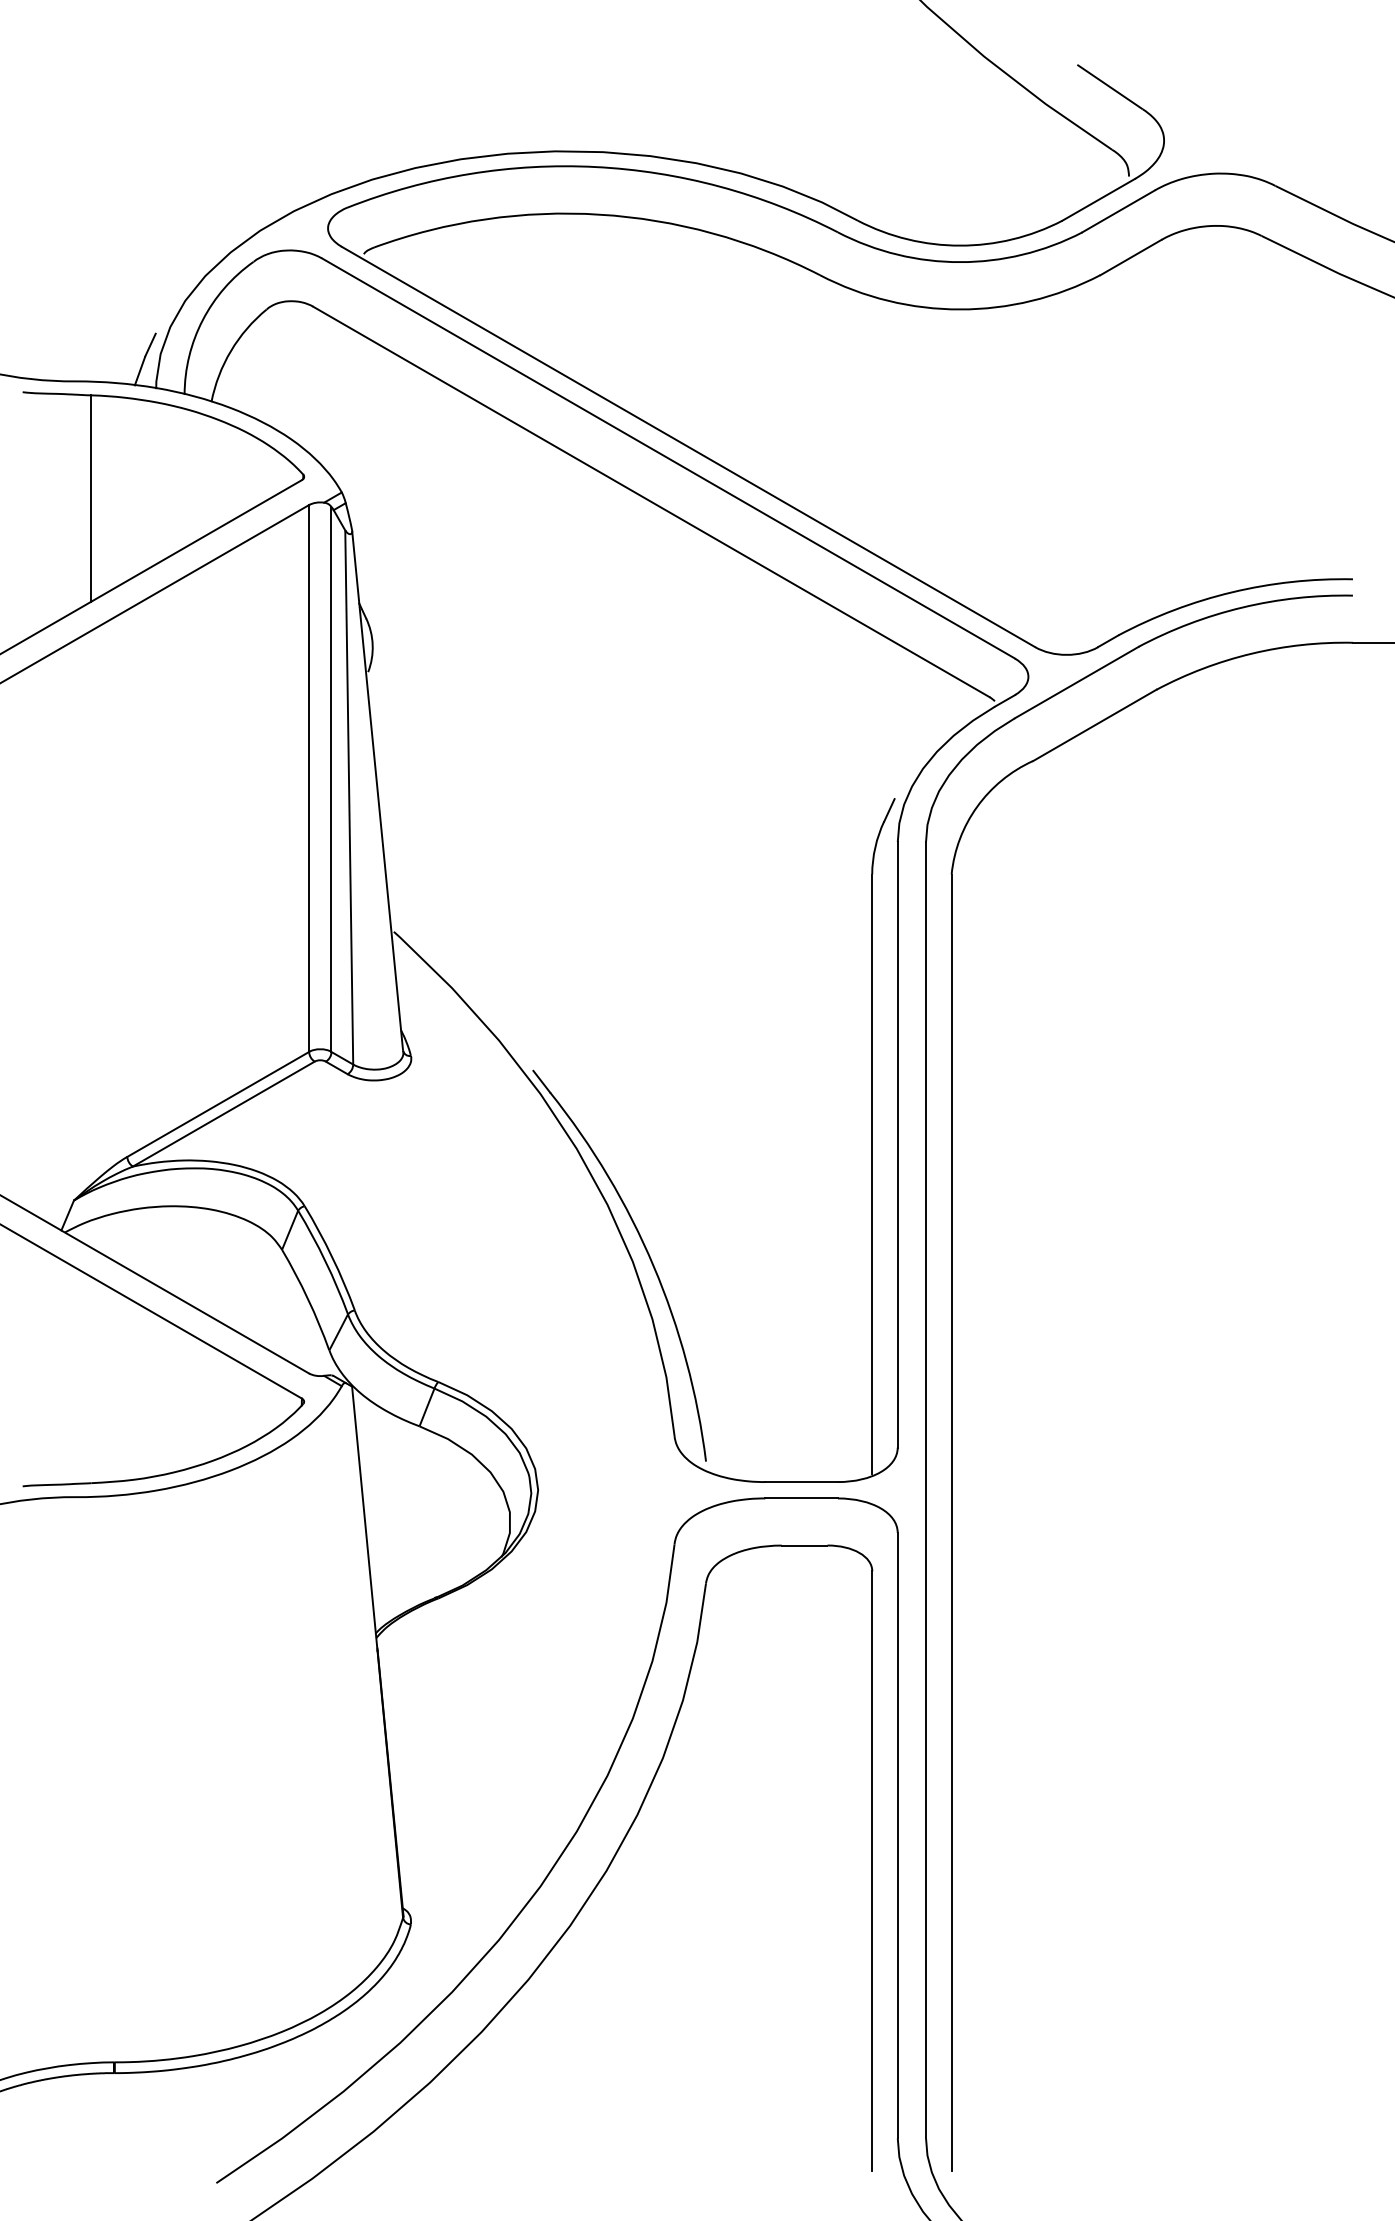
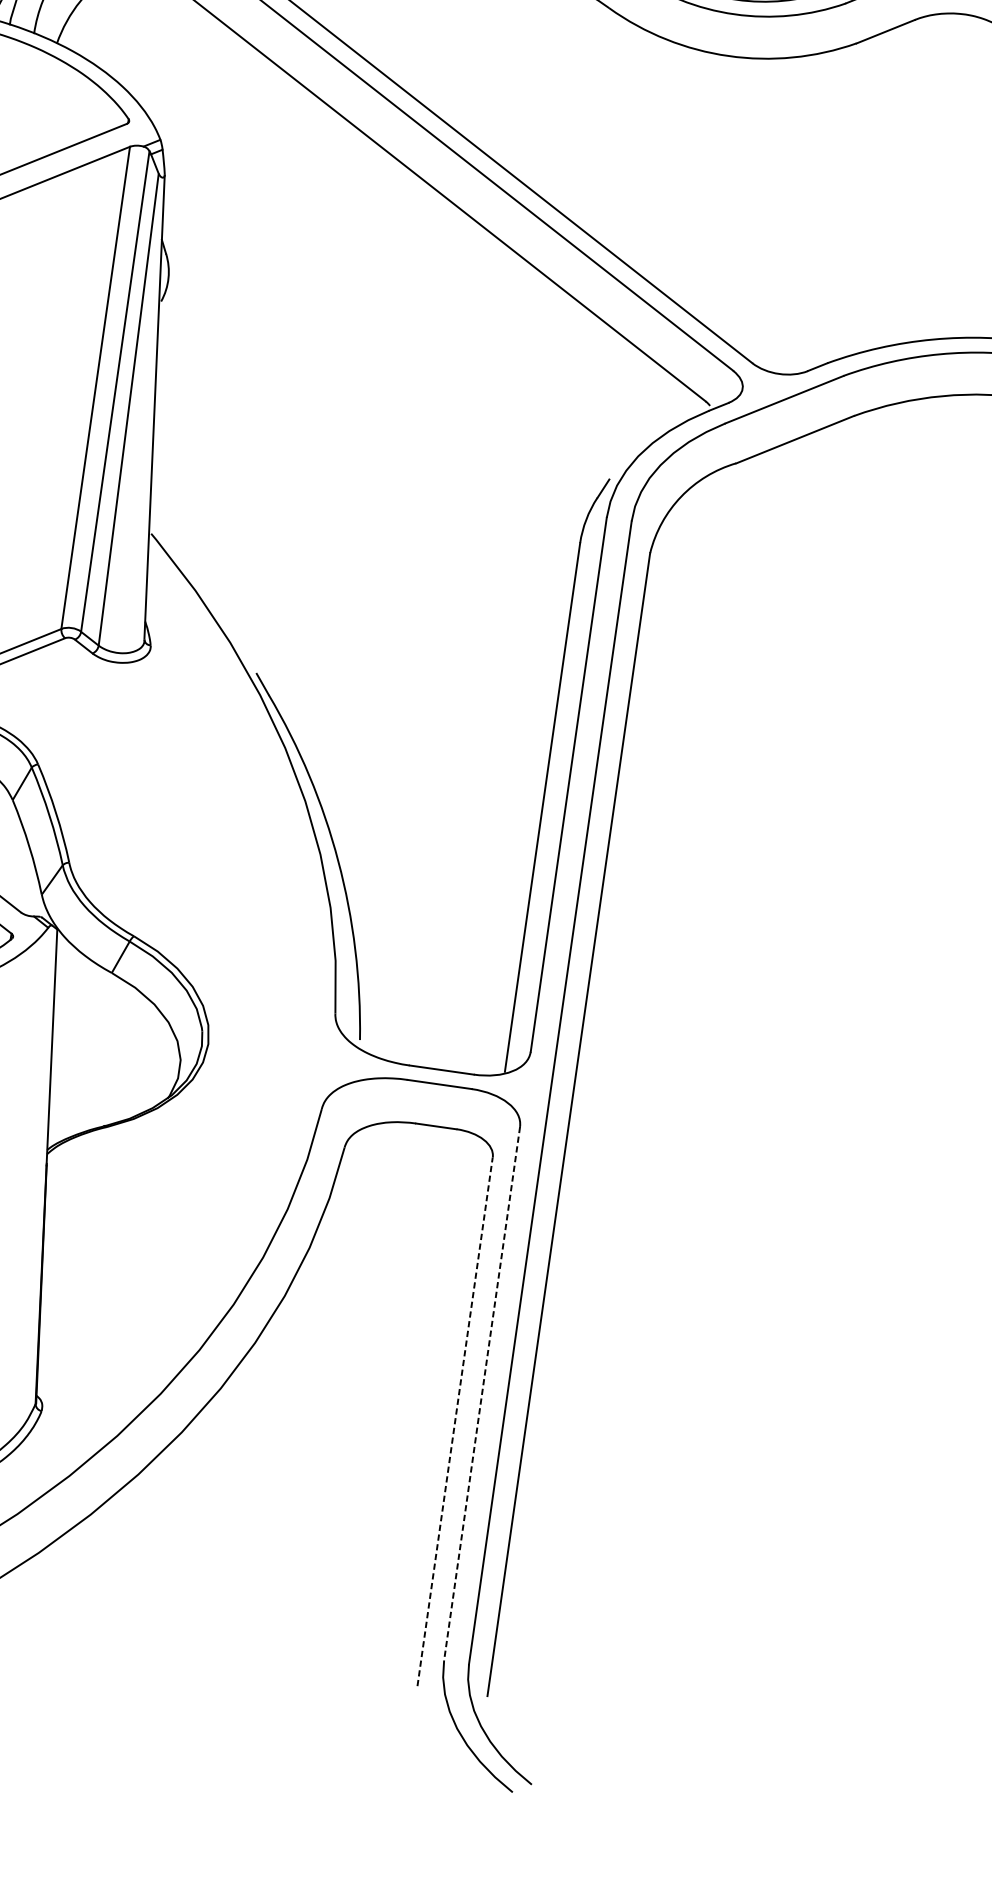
line: (897, 1835) -> (481, 1393), solid -> dashed
line: (872, 1871) -> (455, 1422), solid -> dashed

